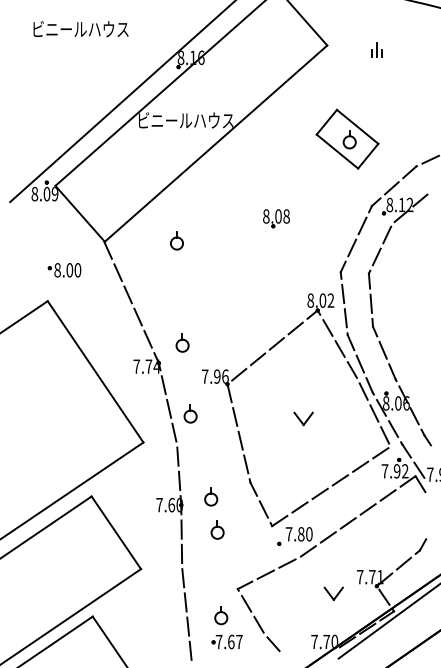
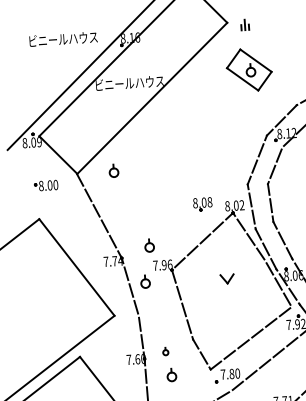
text: (80, 29) -> (63, 39), moved
part: (376, 49) -> (244, 24), moved
part: (347, 138) -> (249, 69), moved
part: (276, 218) -> (202, 204), moved
part: (176, 240) -> (113, 170), moved
part: (64, 270) -> (46, 185), moved
part: (182, 342) -> (149, 245), moved
part: (190, 413) -> (145, 281), moved
part: (303, 418) -> (227, 278), moved
part: (211, 496) -> (165, 351), size x0.6

